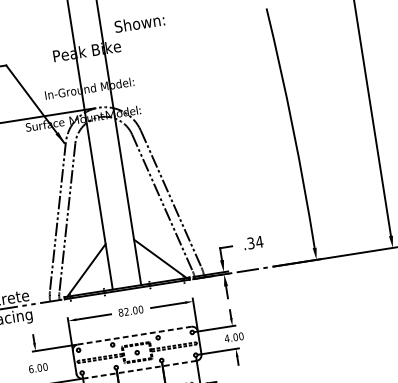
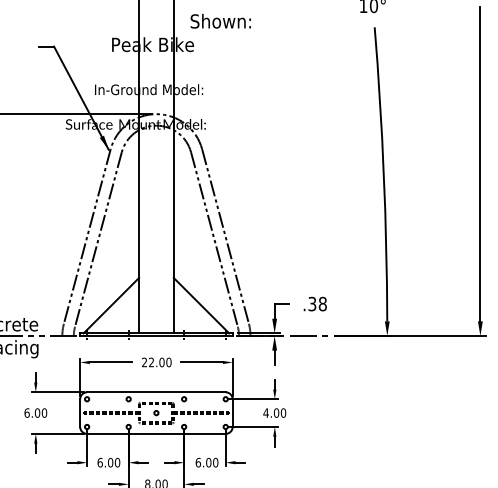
text: (259, 241) -> (322, 303), .34 -> .38
text: (120, 312) -> (144, 362), 82.00 -> 22.00
line: (134, 335) -> (156, 392), dashed -> solid
line: (139, 369) -> (155, 433), dashed -> solid

